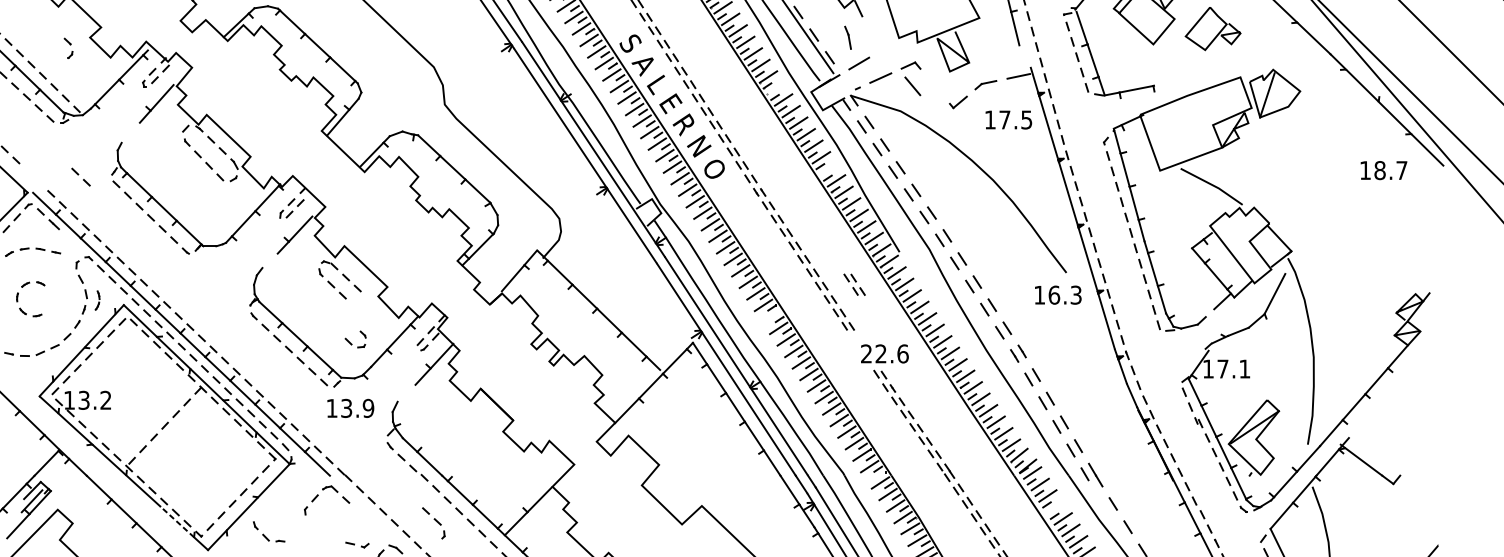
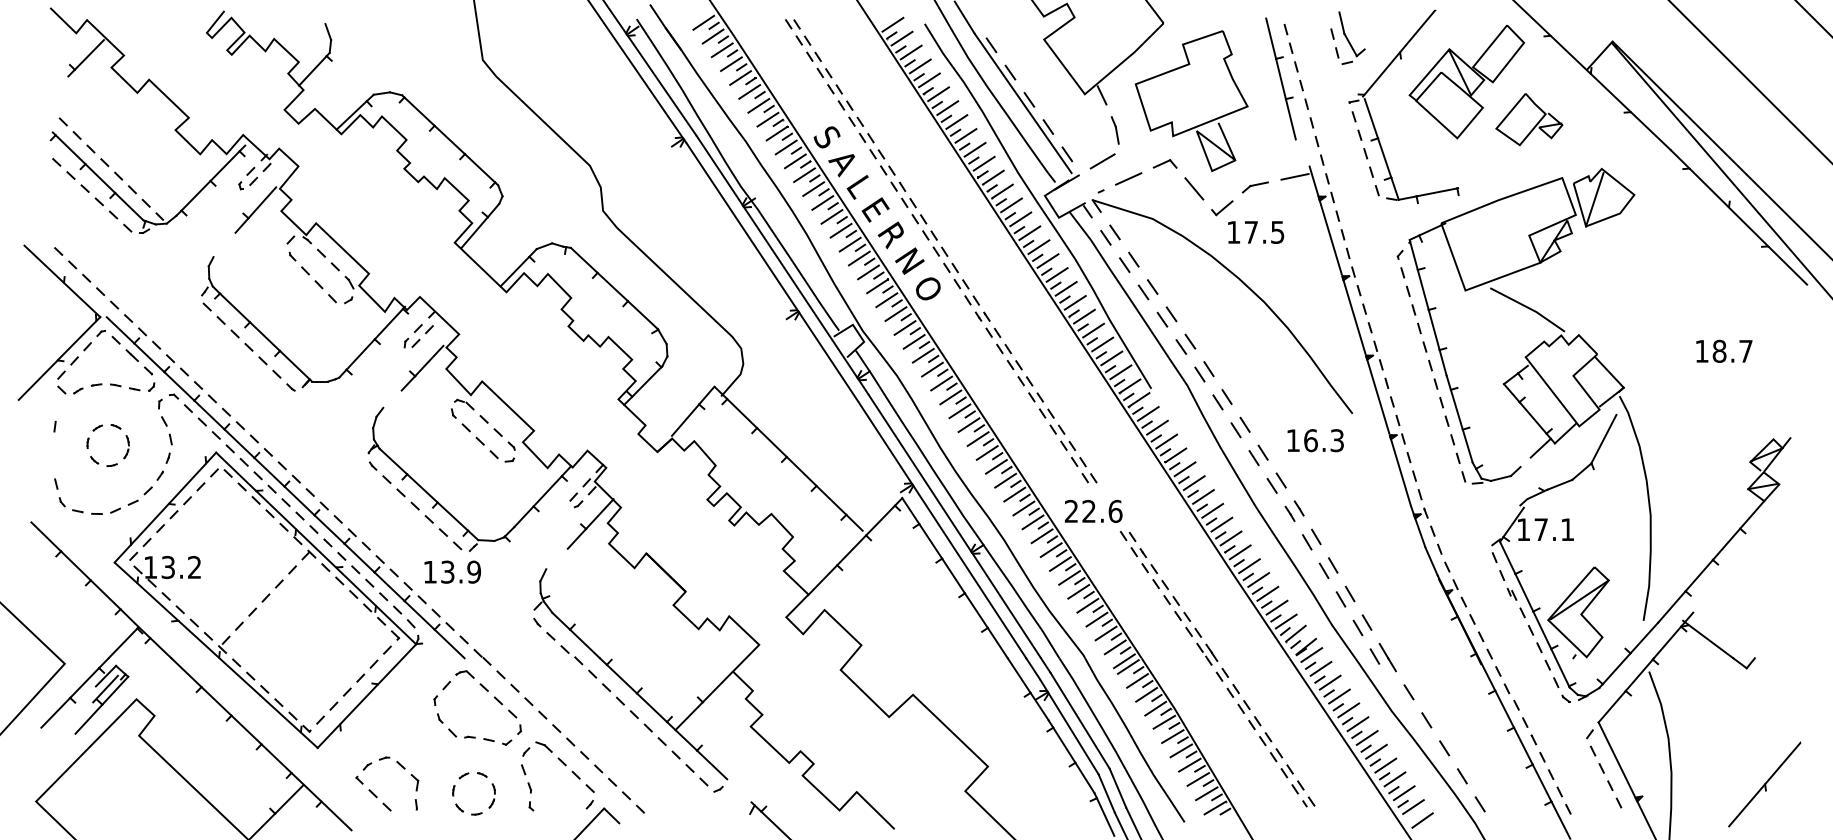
part: (847, 37) -> (1114, 130), moved
part: (68, 47) -> (149, 378), moved
line: (912, 86) -> (1194, 188), moved
line: (776, 88) -> (1002, 191), added
text: (1009, 120) -> (1256, 232), moved
line: (828, 168) -> (1065, 288), added
text: (1384, 169) -> (1724, 350), moved
part: (80, 177) -> (107, 298), moved
part: (854, 285) -> (1096, 428), removed
text: (1058, 295) -> (1315, 440), moved
part: (97, 300) -> (126, 447), moved
line: (771, 316) -> (996, 466), added
part: (351, 343) -> (497, 456), moved
text: (884, 353) -> (1093, 511), moved
text: (350, 407) -> (452, 571), moved
line: (877, 478) -> (1124, 661), added
line: (1055, 507) -> (1339, 696), added
line: (178, 522) -> (281, 714), dashed -> solid
part: (433, 523) -> (507, 715), moved
part: (265, 535) -> (451, 730), moved

